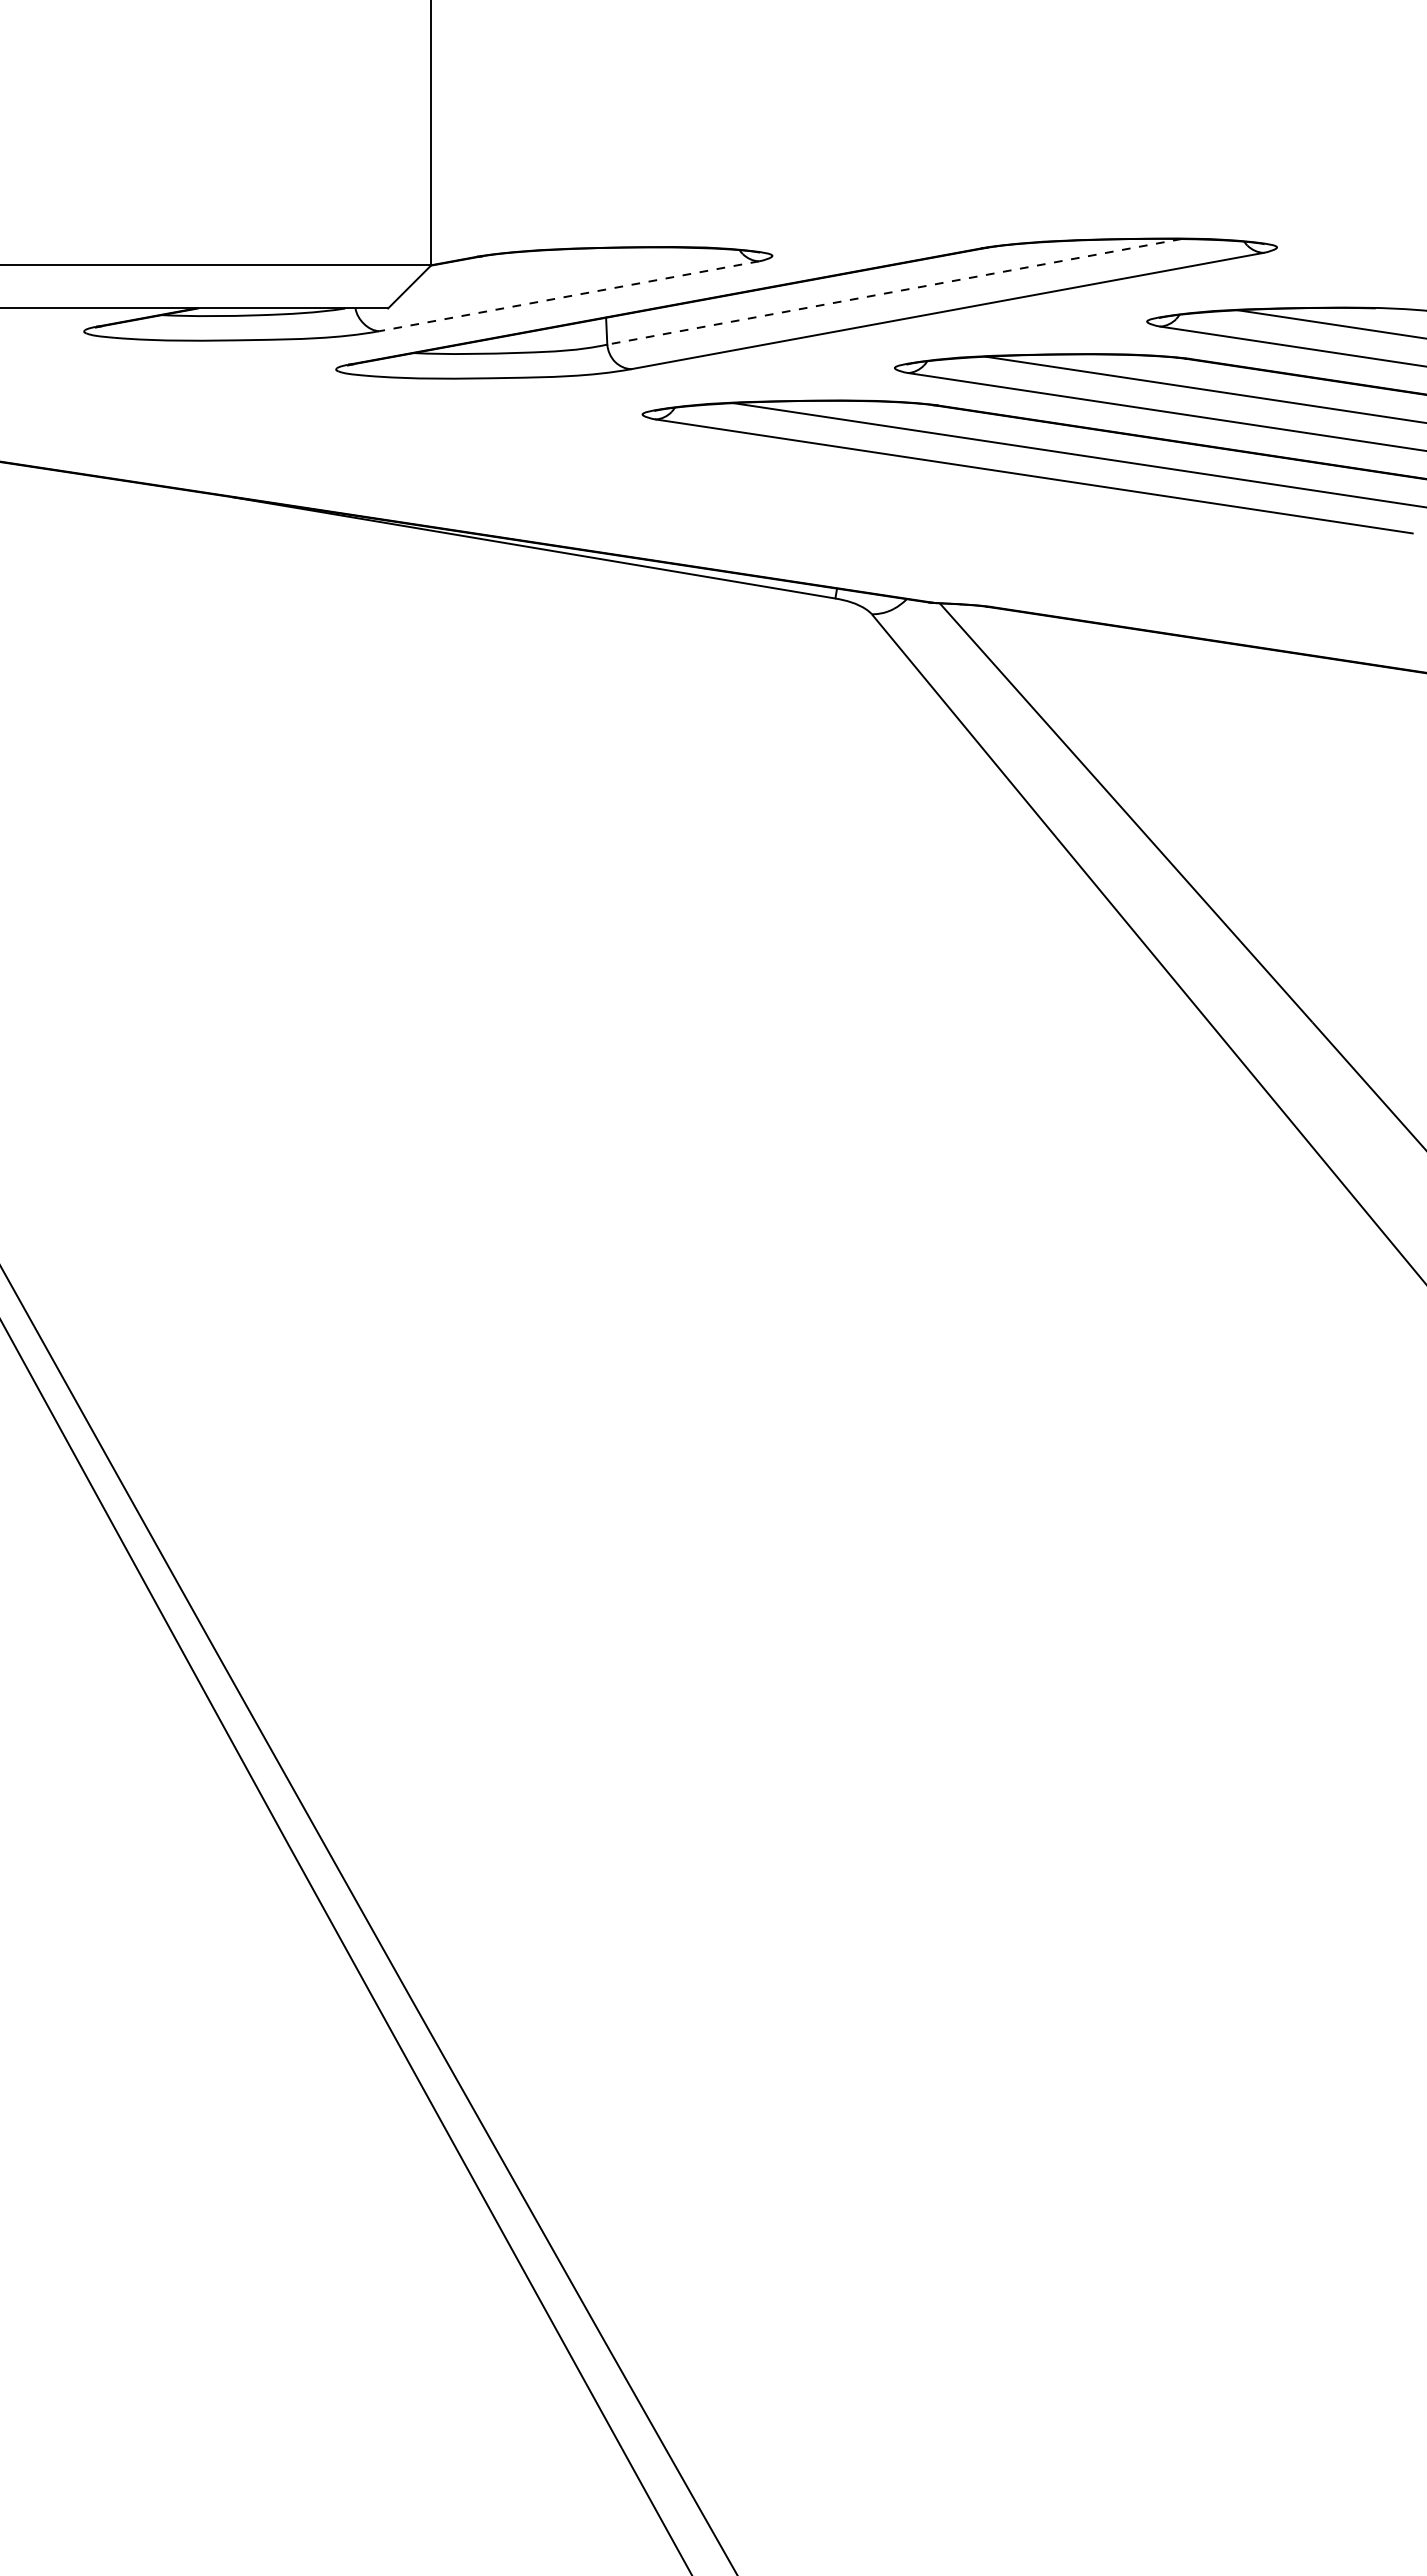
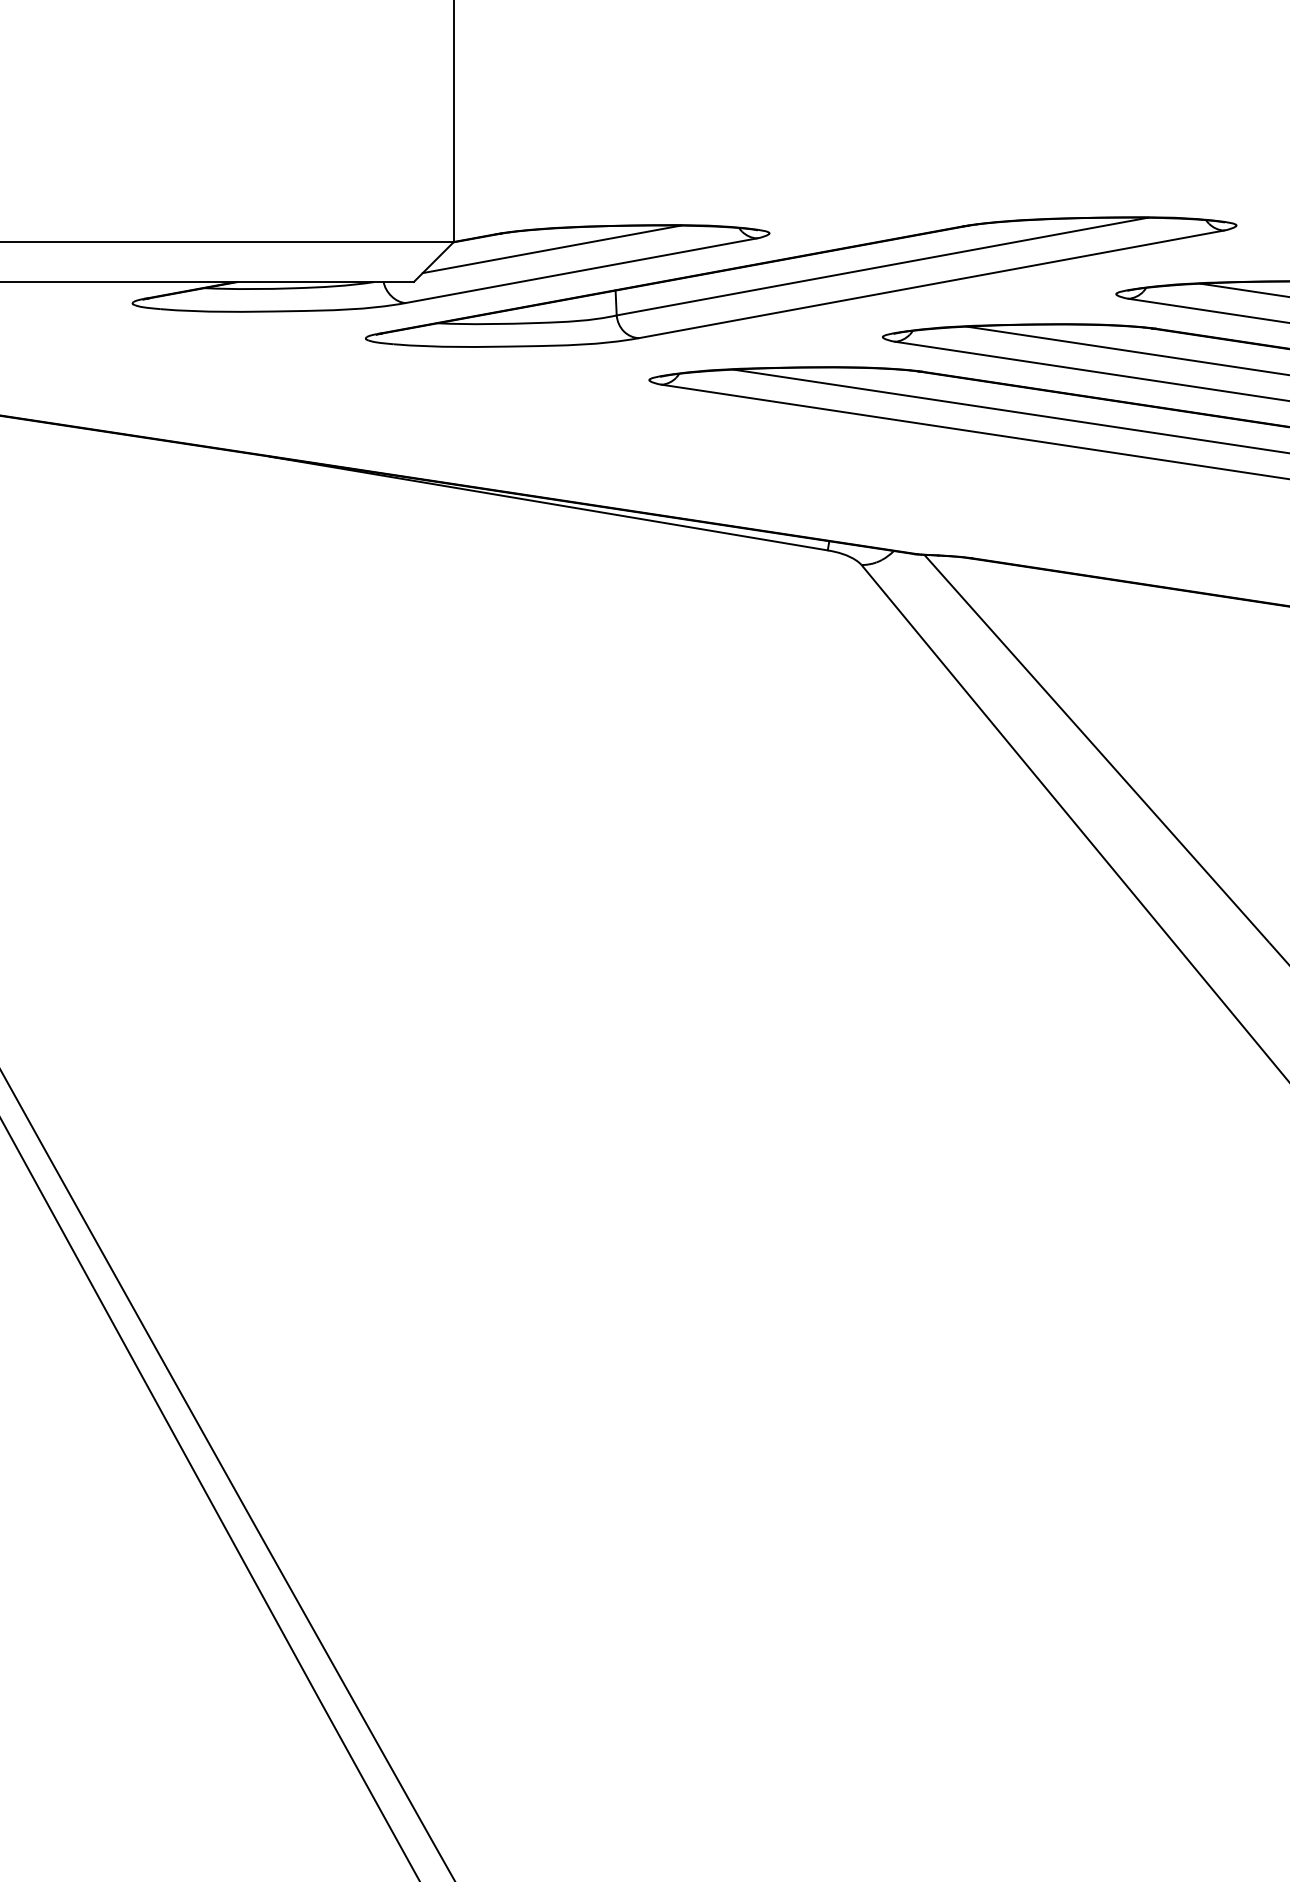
line: (536, 272) -> (551, 248), added
line: (894, 291) -> (882, 266), dashed -> solid
line: (568, 296) -> (580, 270), dashed -> solid

